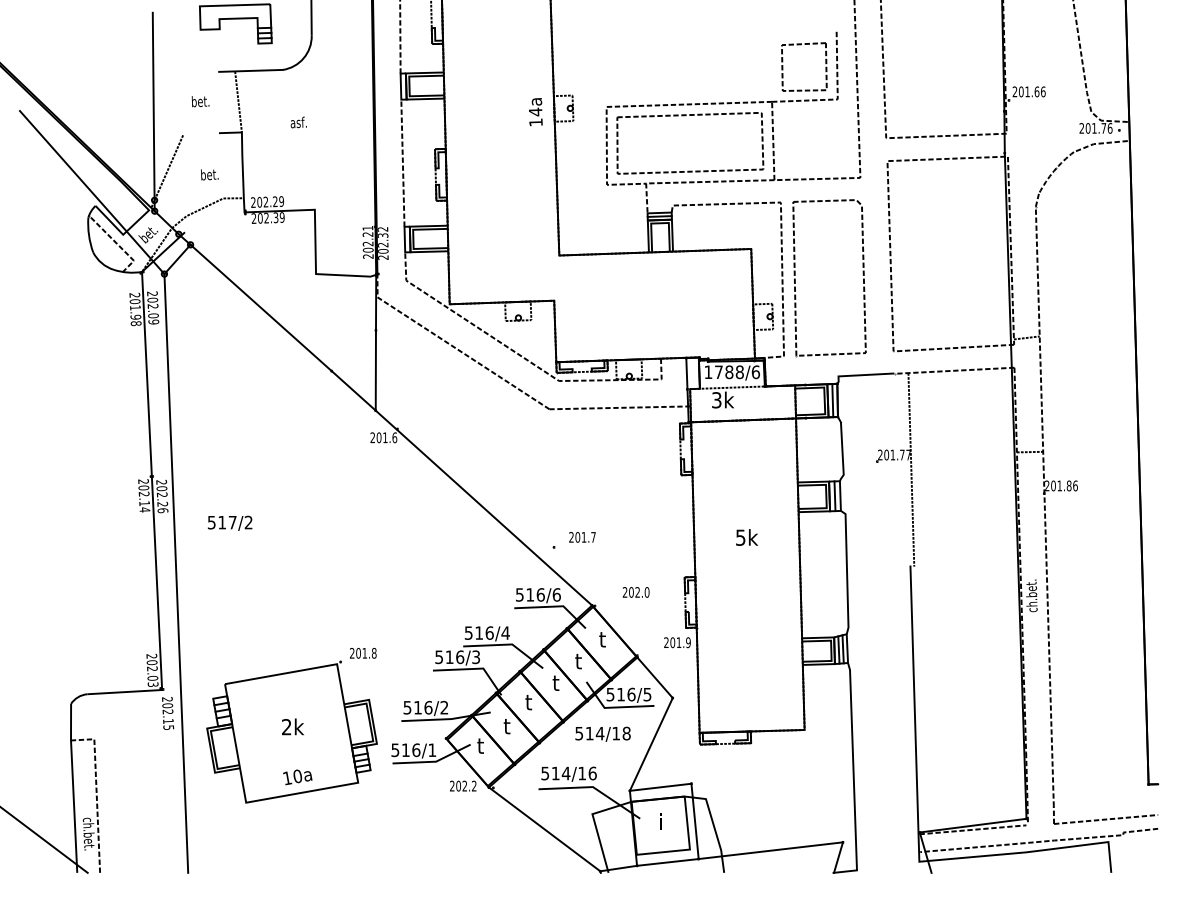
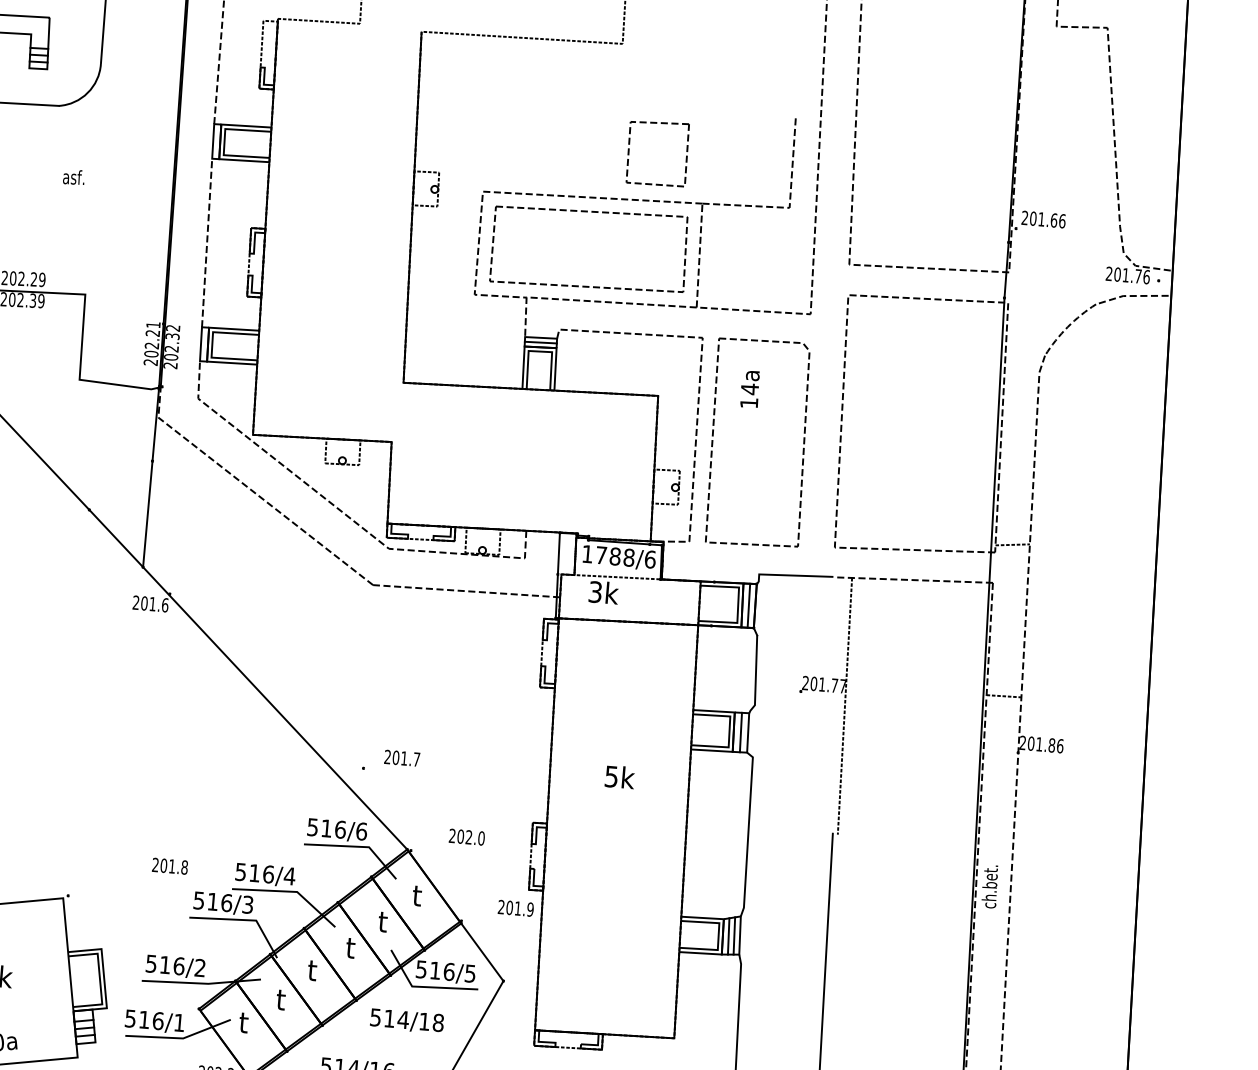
part: (783, 66) -> (630, 150), moved
text: (535, 112) -> (749, 389), moved
text: (363, 652) -> (170, 865), moved

